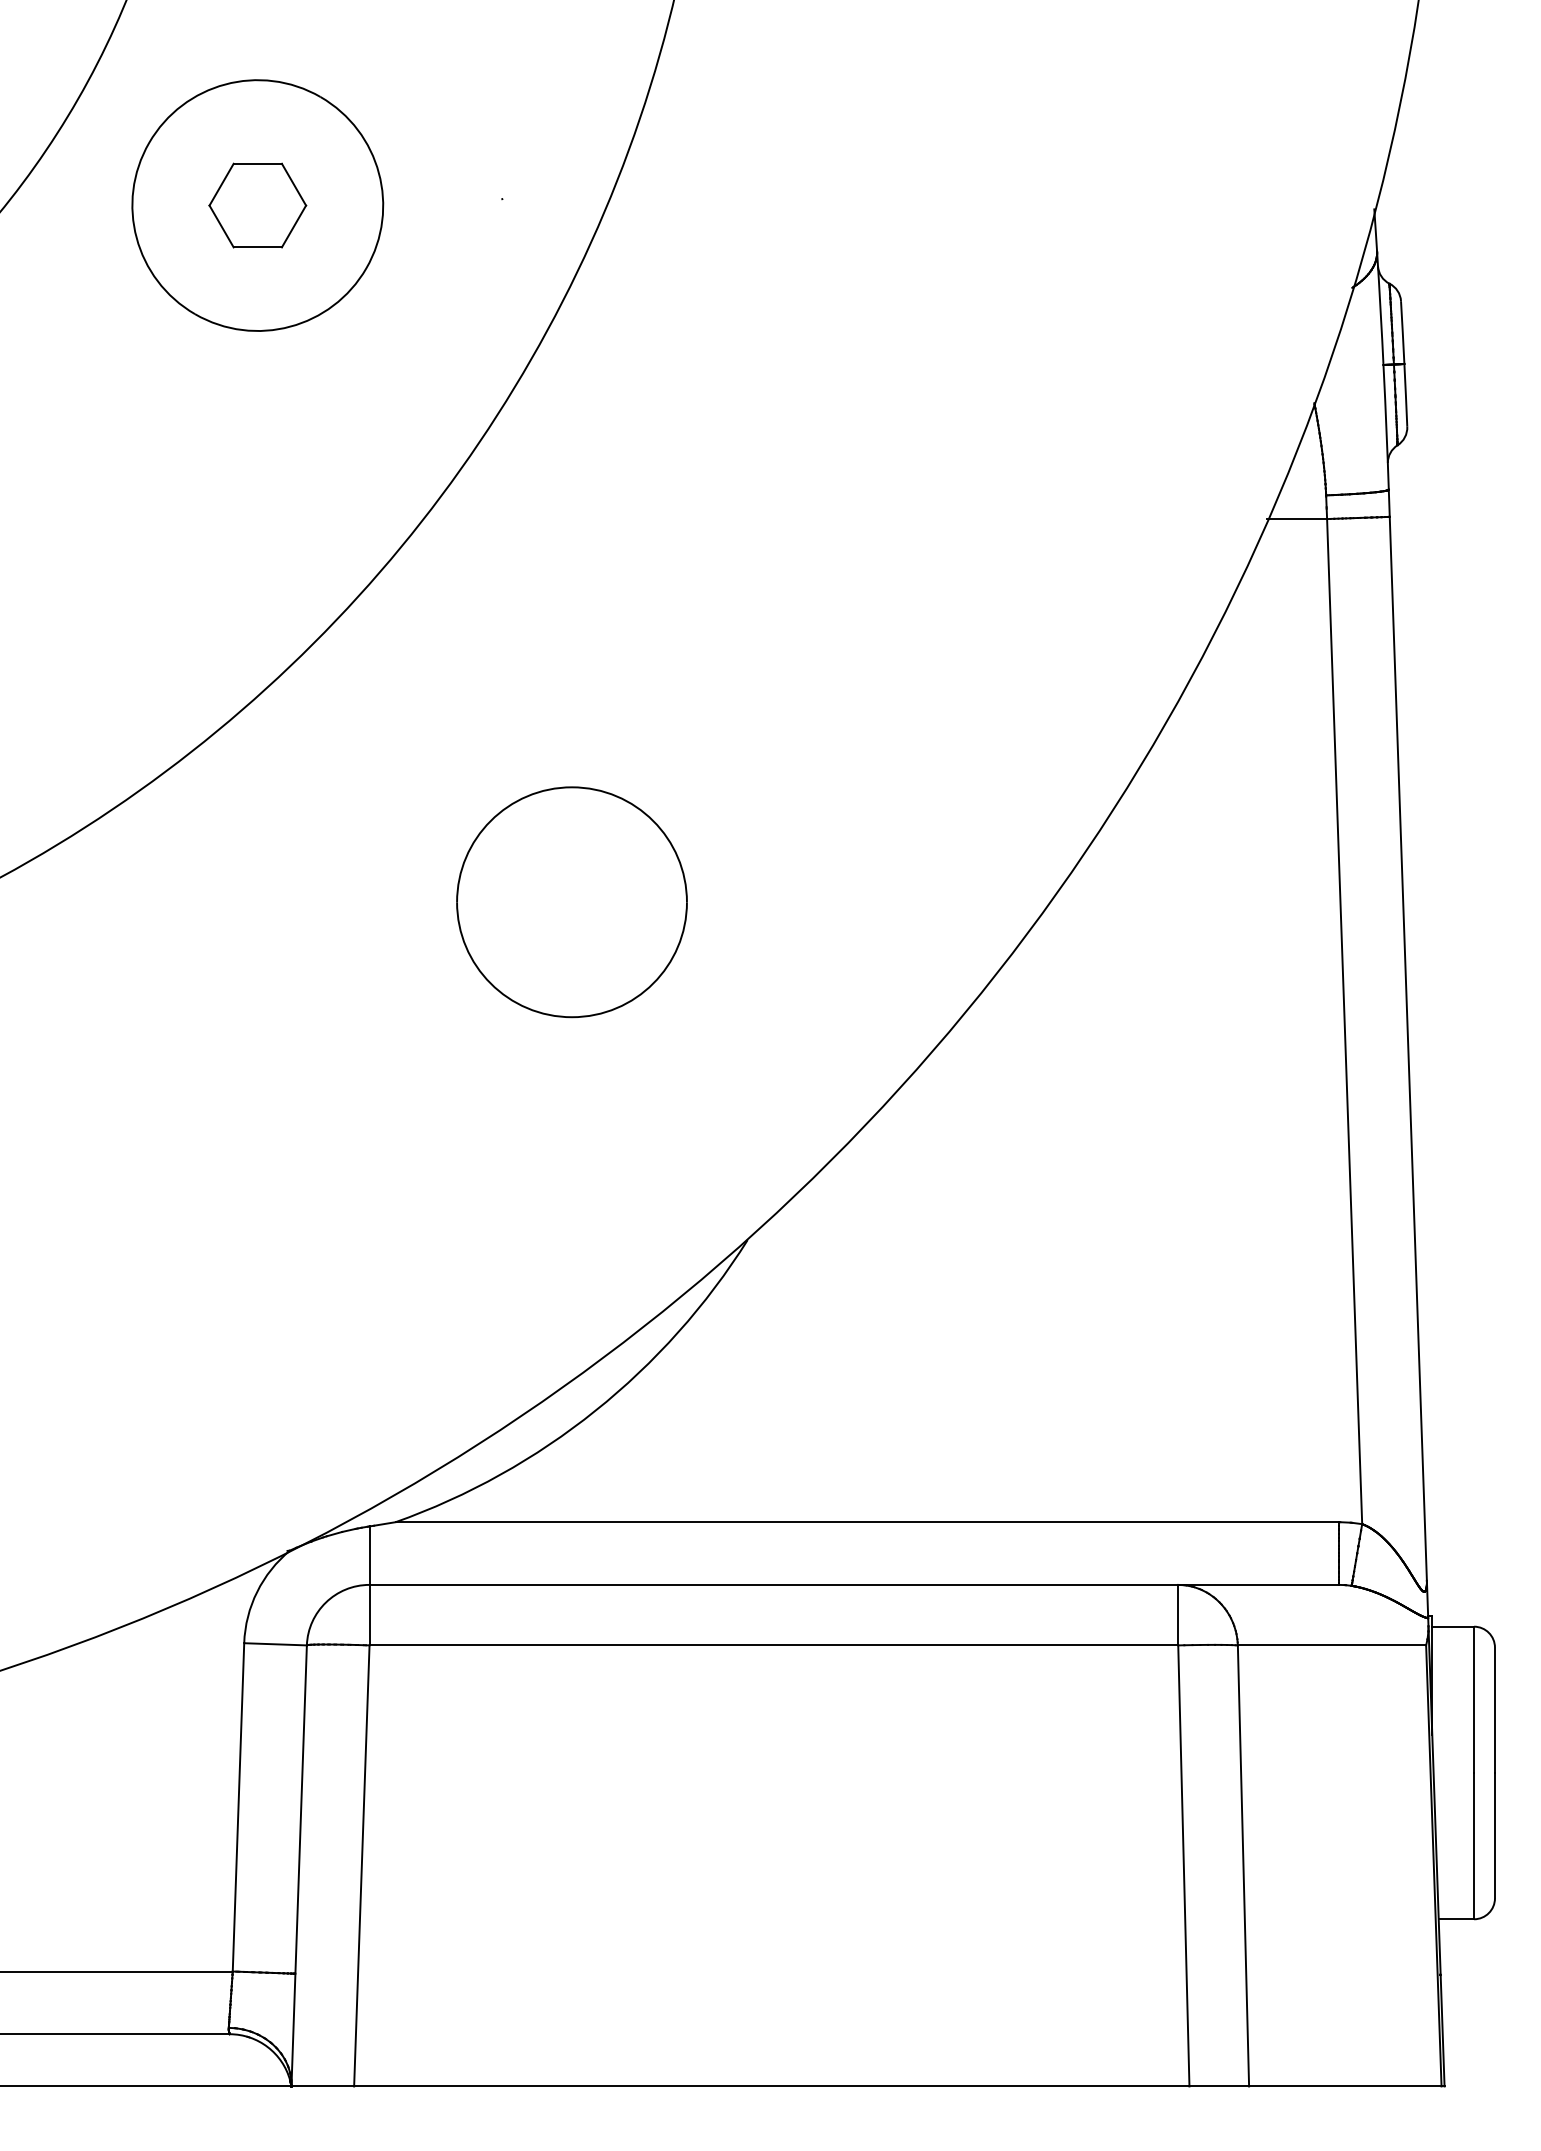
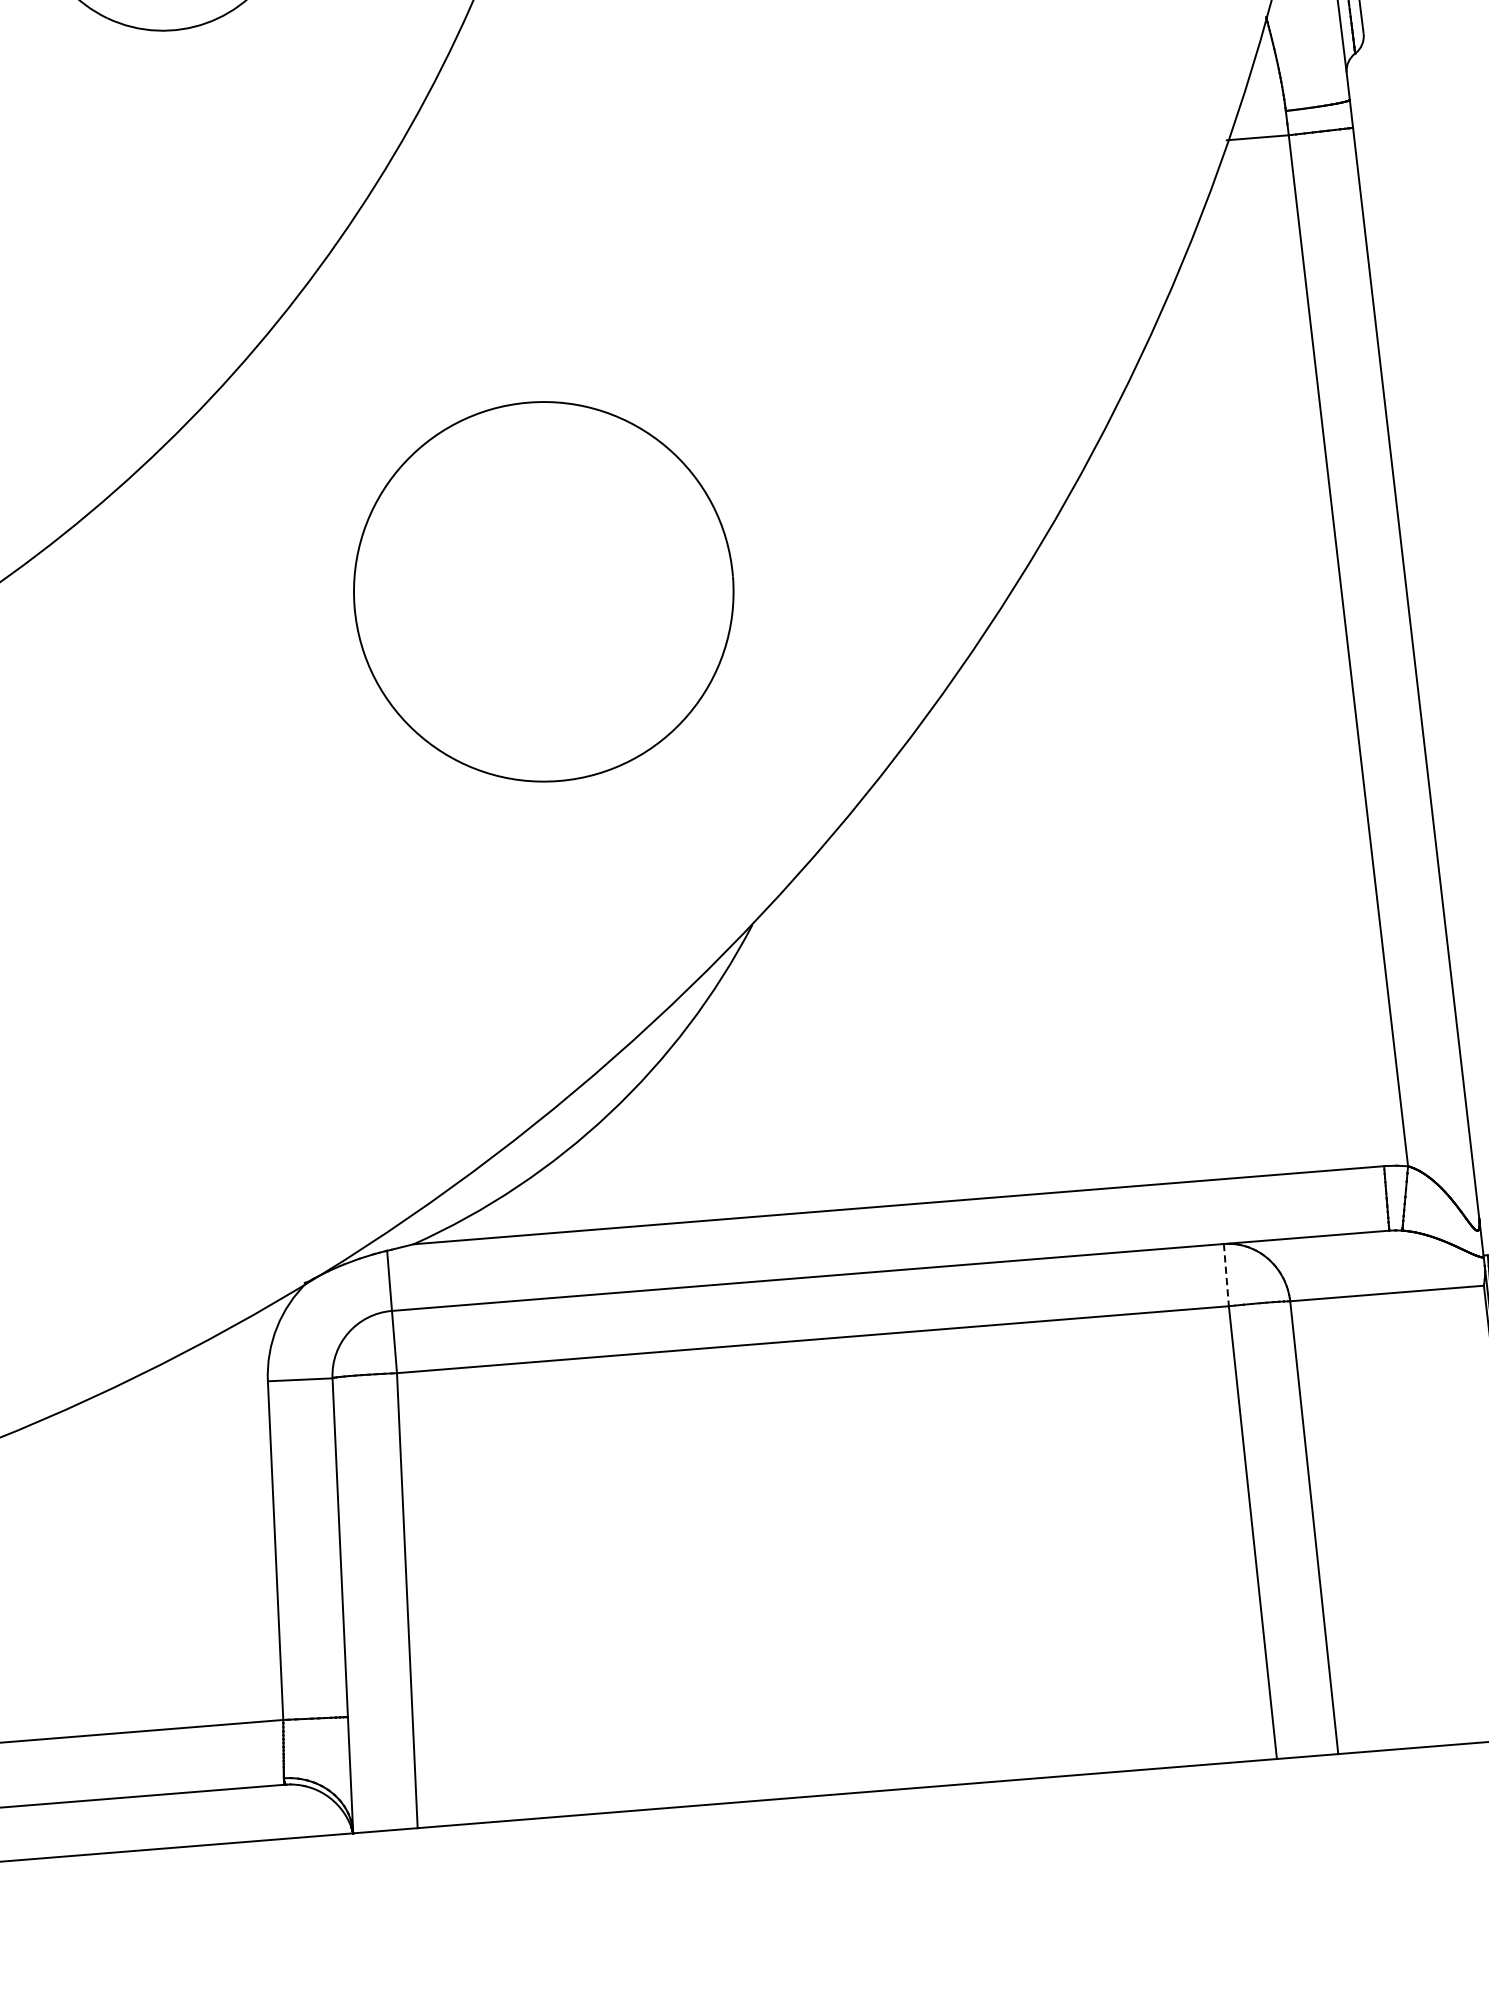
part: (571, 902) -> (543, 592), size x1.6
line: (1178, 1615) -> (1226, 1275), solid -> dashed

